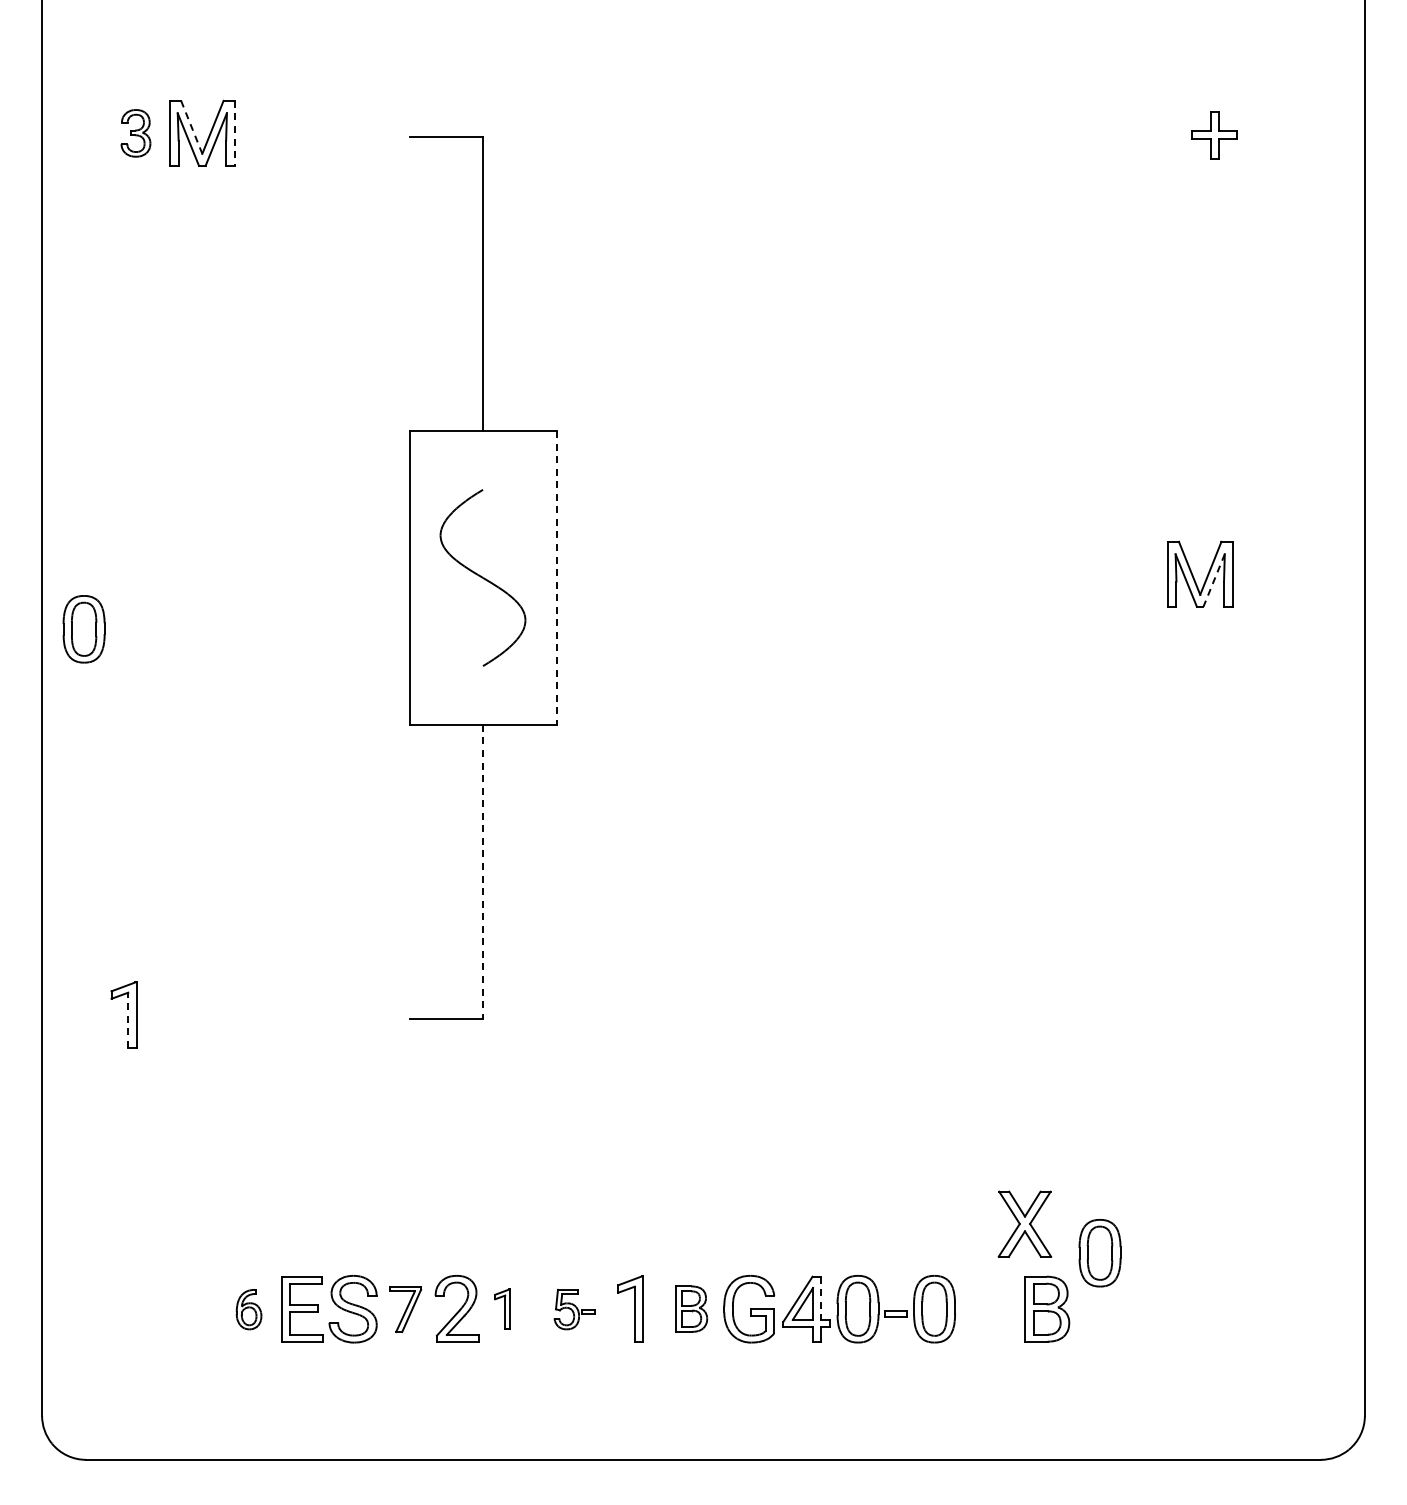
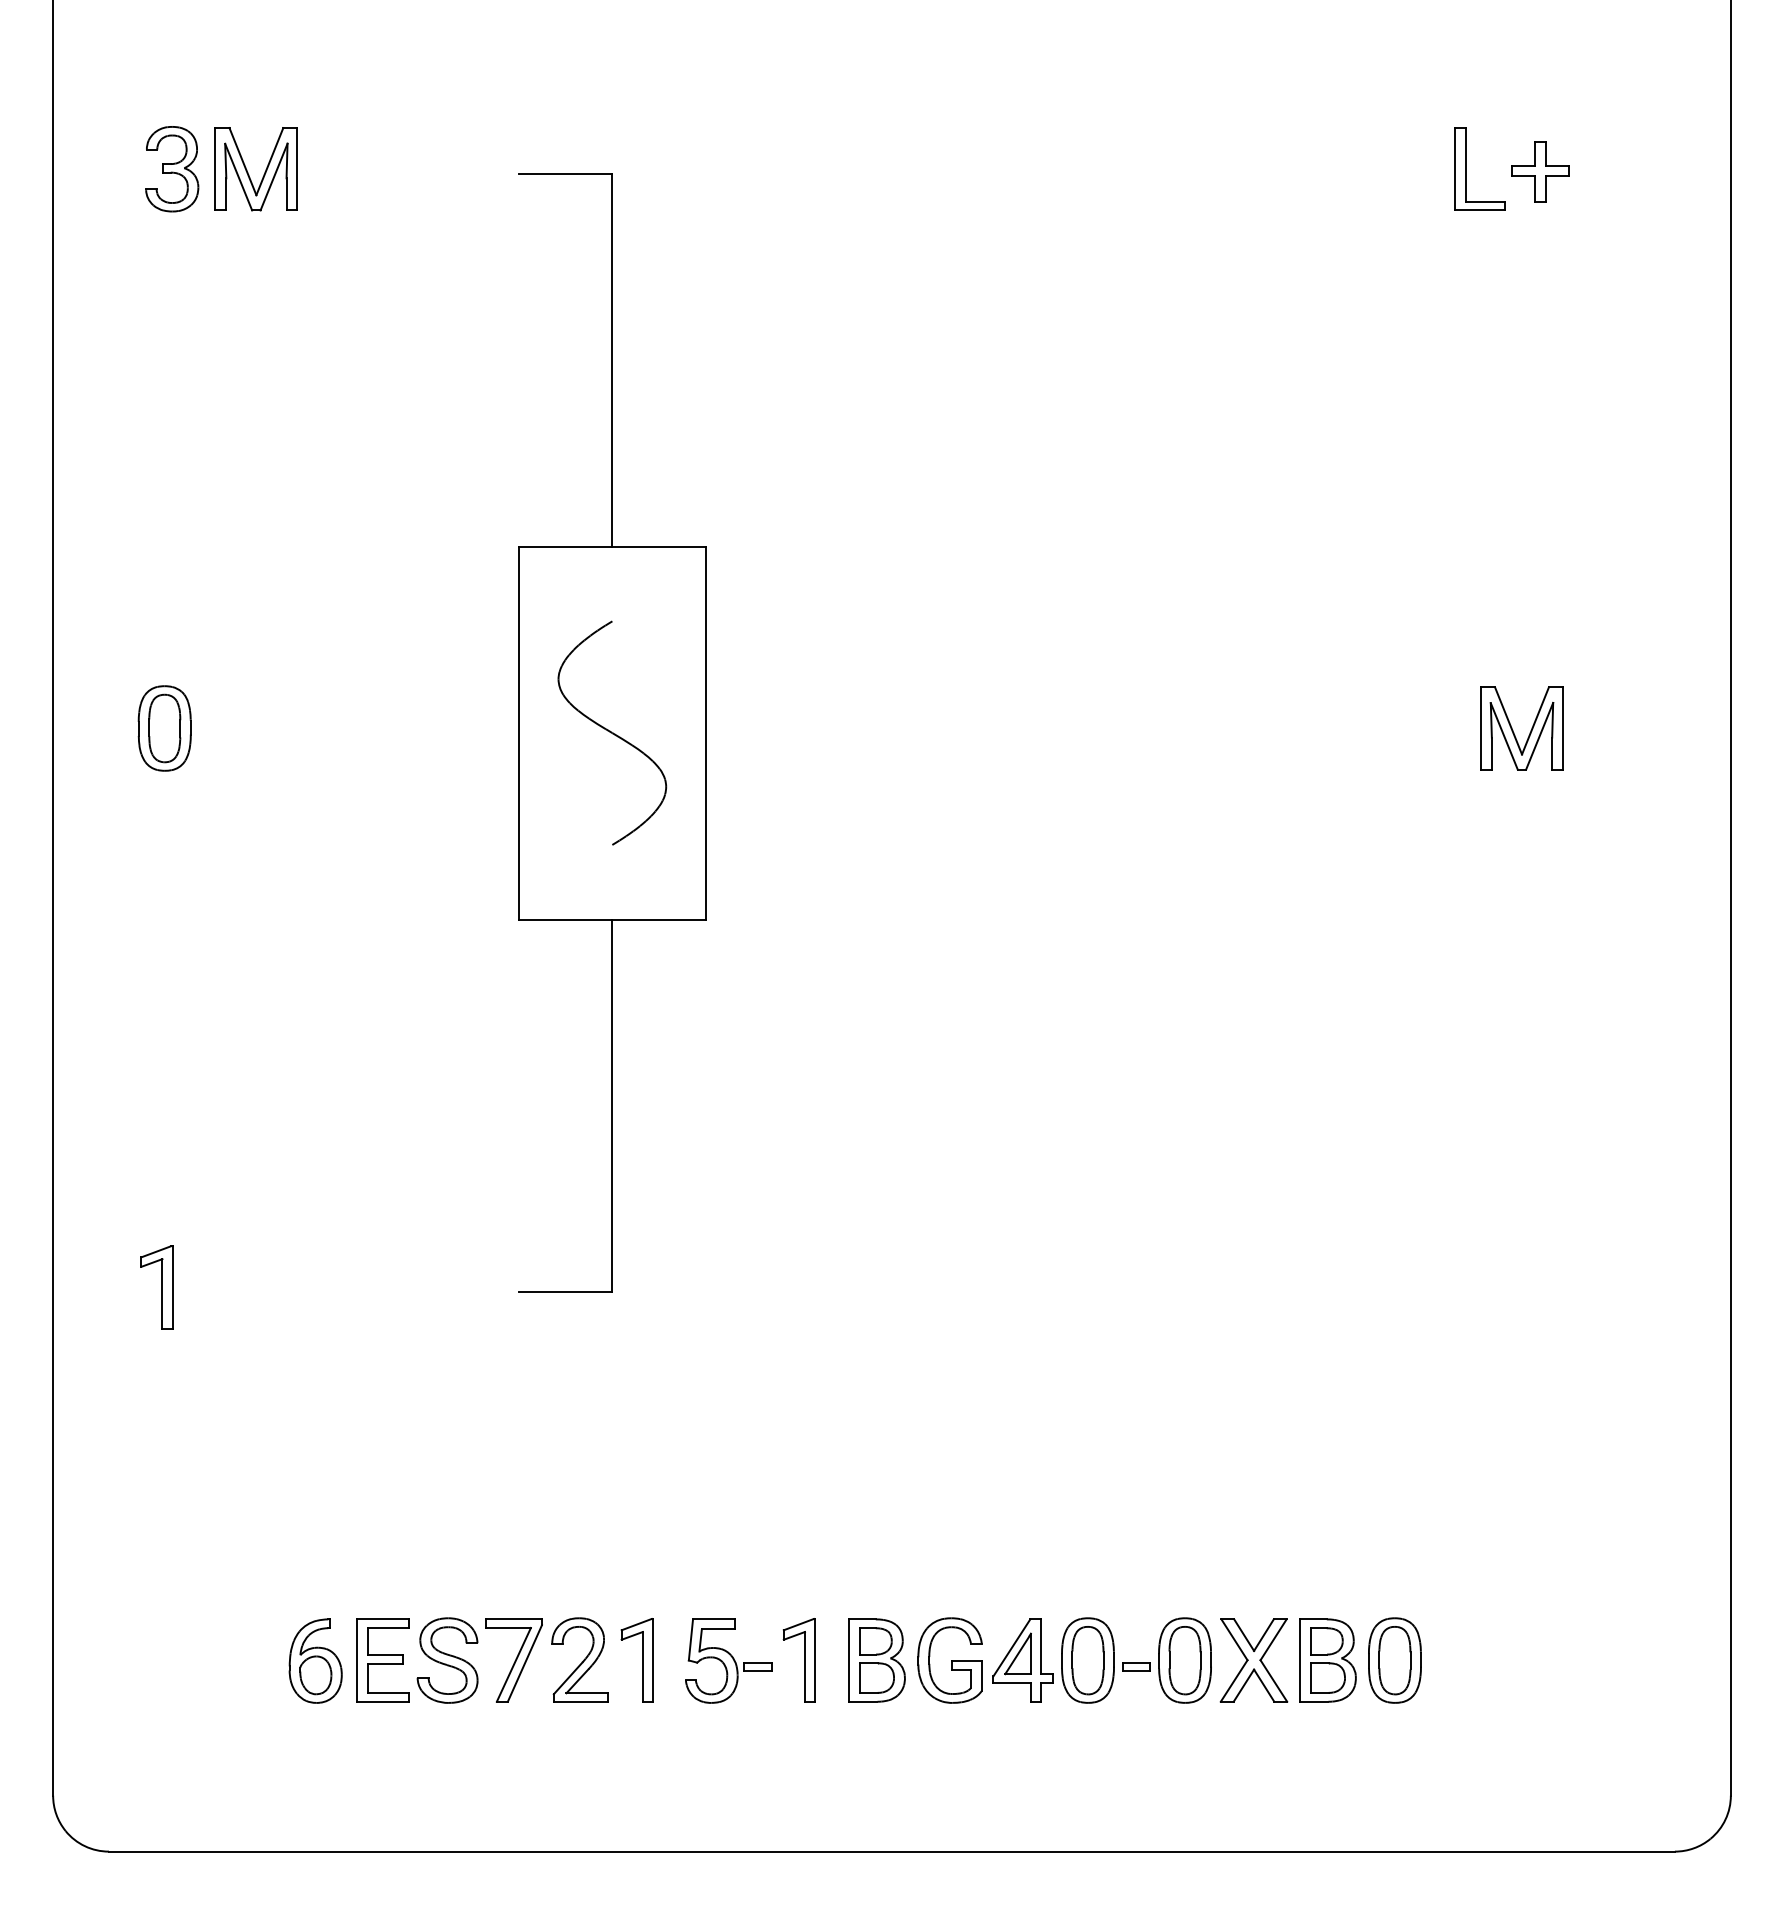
line: (191, 127) -> (242, 161), dashed -> solid
part: (135, 133) -> (171, 169), size x1.43
line: (234, 133) -> (297, 169), dashed -> solid
part: (1156, 133) -> (1466, 169), added
line: (556, 577) -> (705, 732), dashed -> solid
line: (1213, 580) -> (1538, 736), dashed -> solid
part: (83, 629) -> (163, 728), moved
line: (483, 871) -> (612, 1105), dashed -> solid
line: (128, 1020) -> (162, 1294), dashed -> solid
part: (1024, 1223) -> (1253, 1659), moved
part: (1099, 1253) -> (1394, 1660), moved
line: (821, 1298) -> (1041, 1646), dashed -> solid
part: (502, 1308) -> (637, 1659), size x1.67
part: (691, 1308) -> (876, 1659), size x1.43
part: (248, 1309) -> (314, 1660), size x1.67
part: (405, 1309) -> (514, 1660), size x1.43
part: (574, 1309) -> (728, 1660), size x1.67

